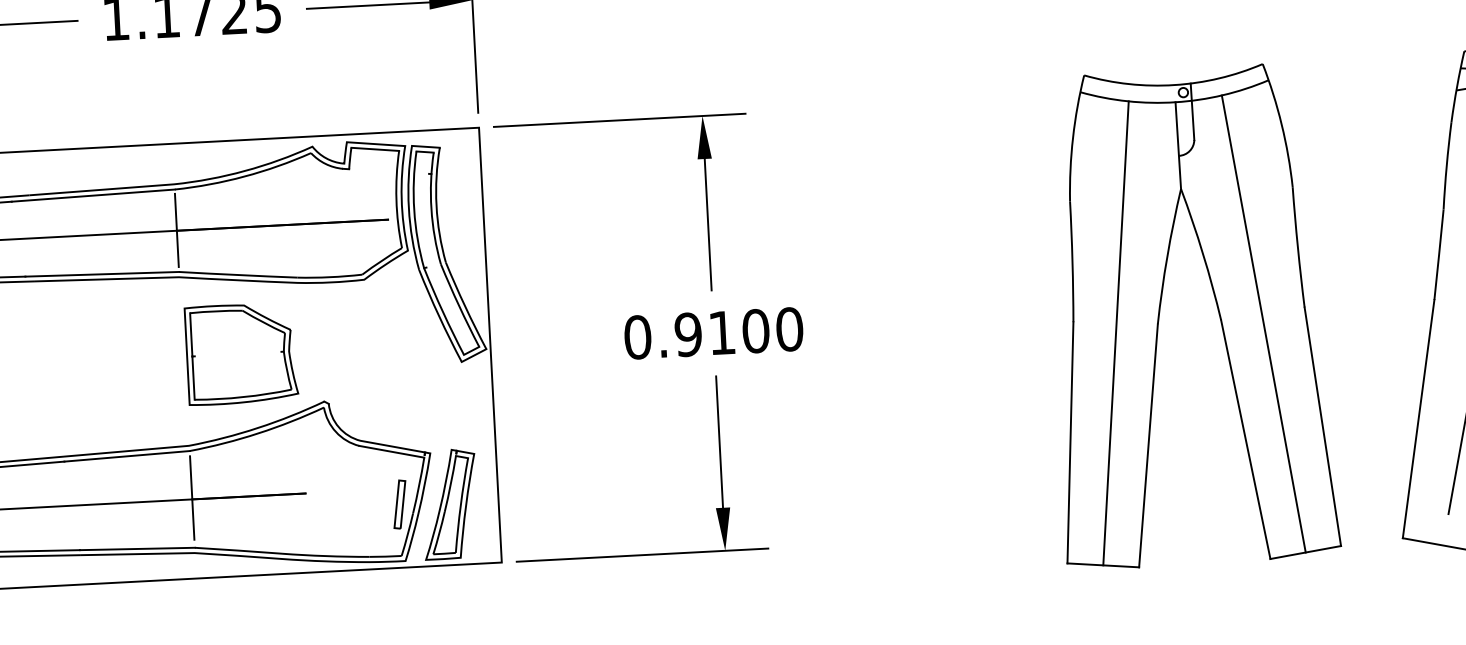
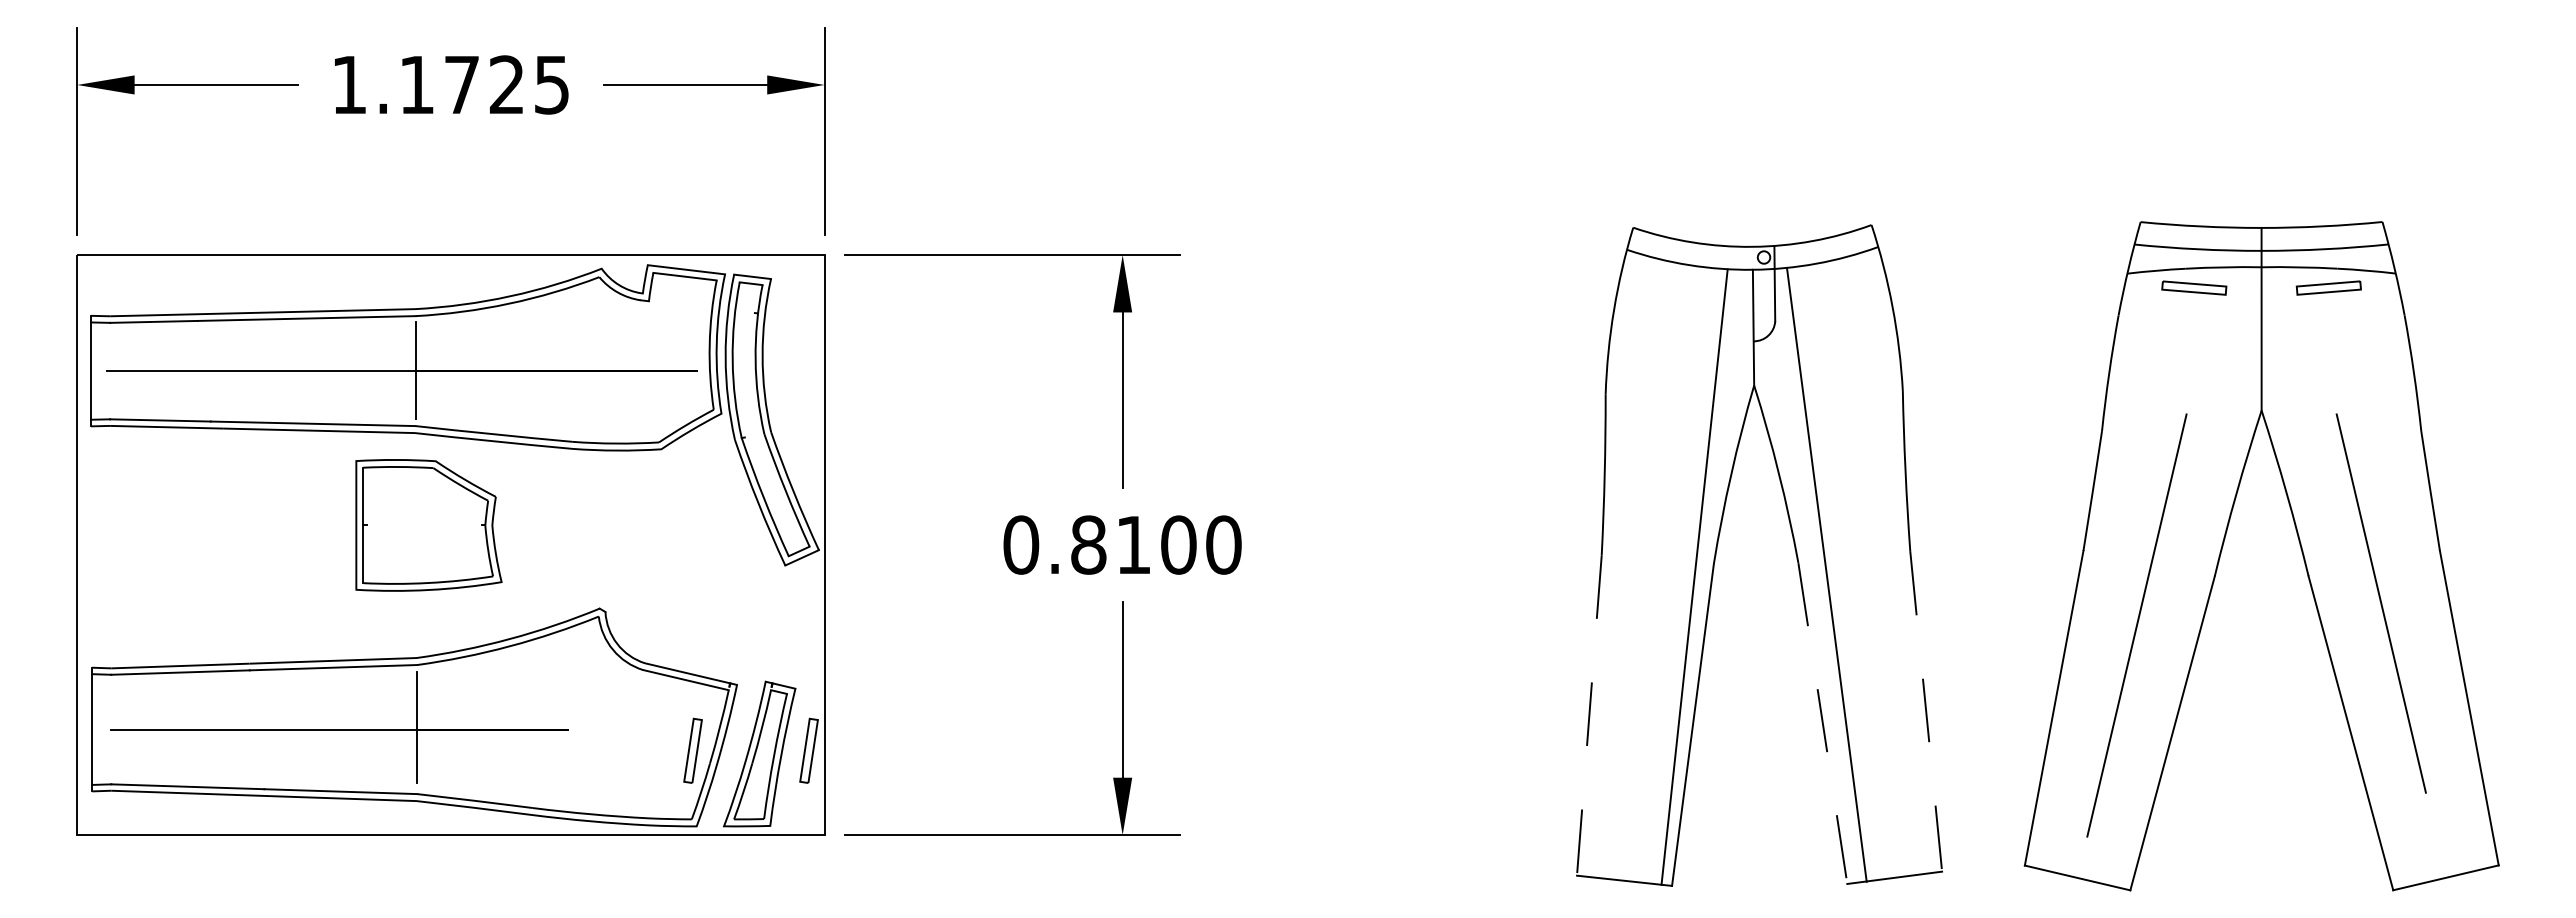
line: (1263, 323) -> (1826, 574), moved
line: (1115, 332) -> (1694, 576), moved
text: (688, 334) -> (1088, 544), 0.9100 -> 0.8100
part: (241, 353) -> (428, 525), moved
line: (1323, 426) -> (1926, 711), solid -> dashed
line: (1245, 440) -> (1822, 724), solid -> dashed
line: (1070, 442) -> (1589, 715), solid -> dashed
part: (486, 499) -> (808, 750), added

